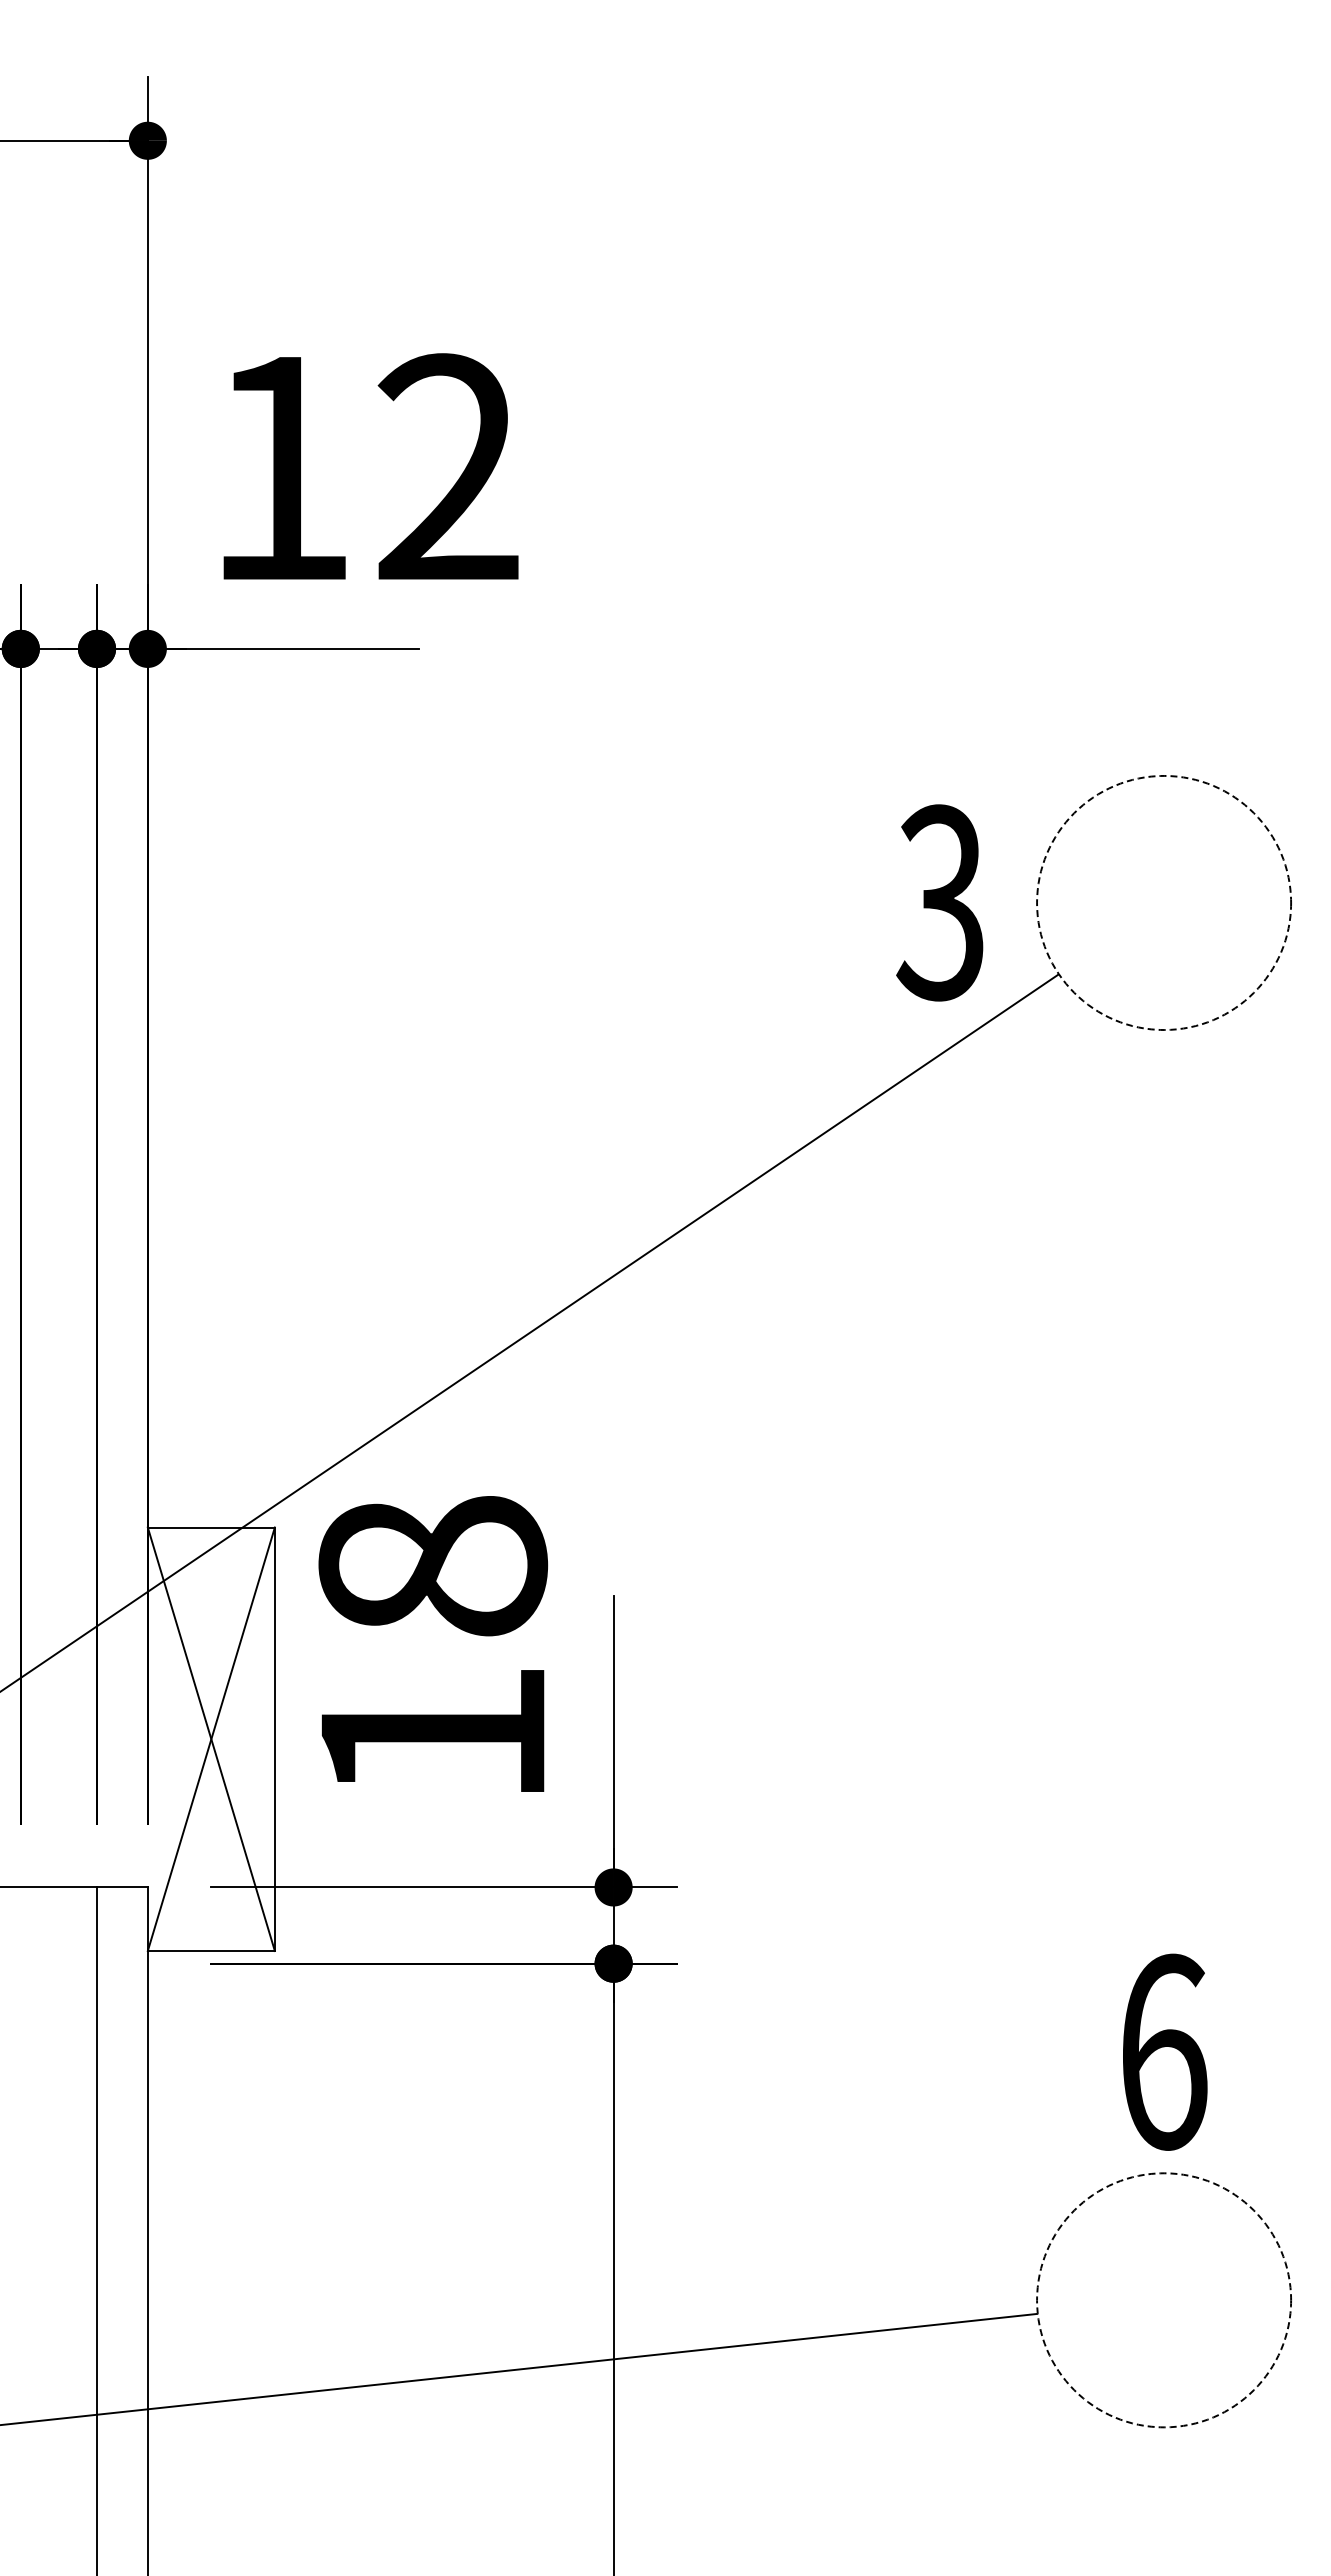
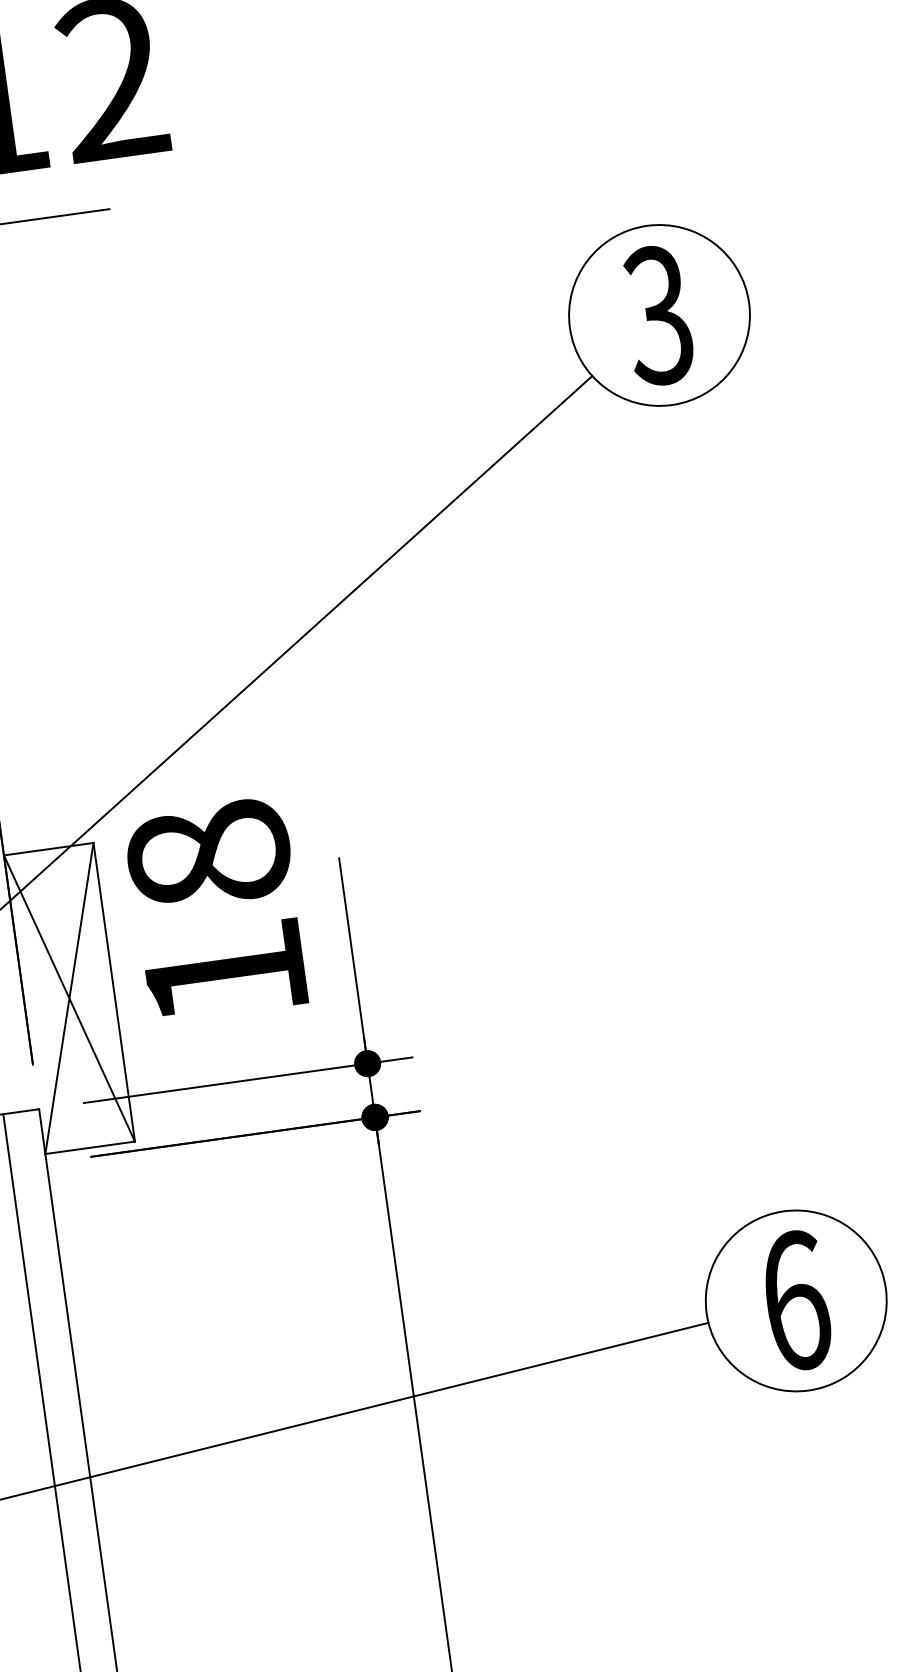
text: (939, 902) -> (657, 315), moved
circle: (1164, 902) -> (659, 315), dashed -> solid
text: (1165, 2051) -> (797, 1300), moved
circle: (1164, 2300) -> (796, 1301), dashed -> solid

